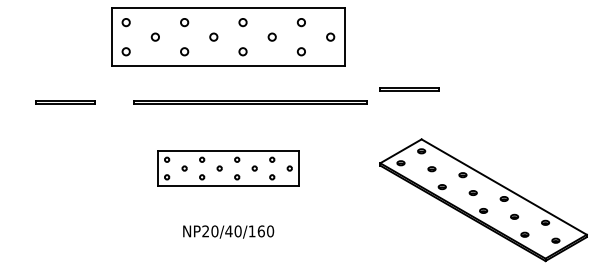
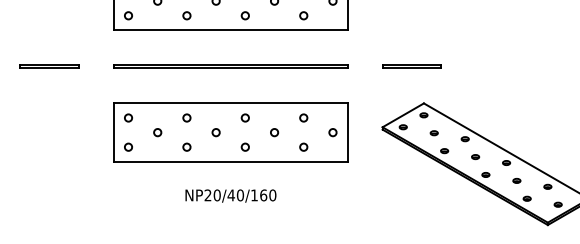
line: (409, 88) -> (411, 65), moved
line: (65, 101) -> (49, 65), moved
line: (250, 101) -> (230, 65), moved
part: (228, 168) -> (230, 132), size x1.67

